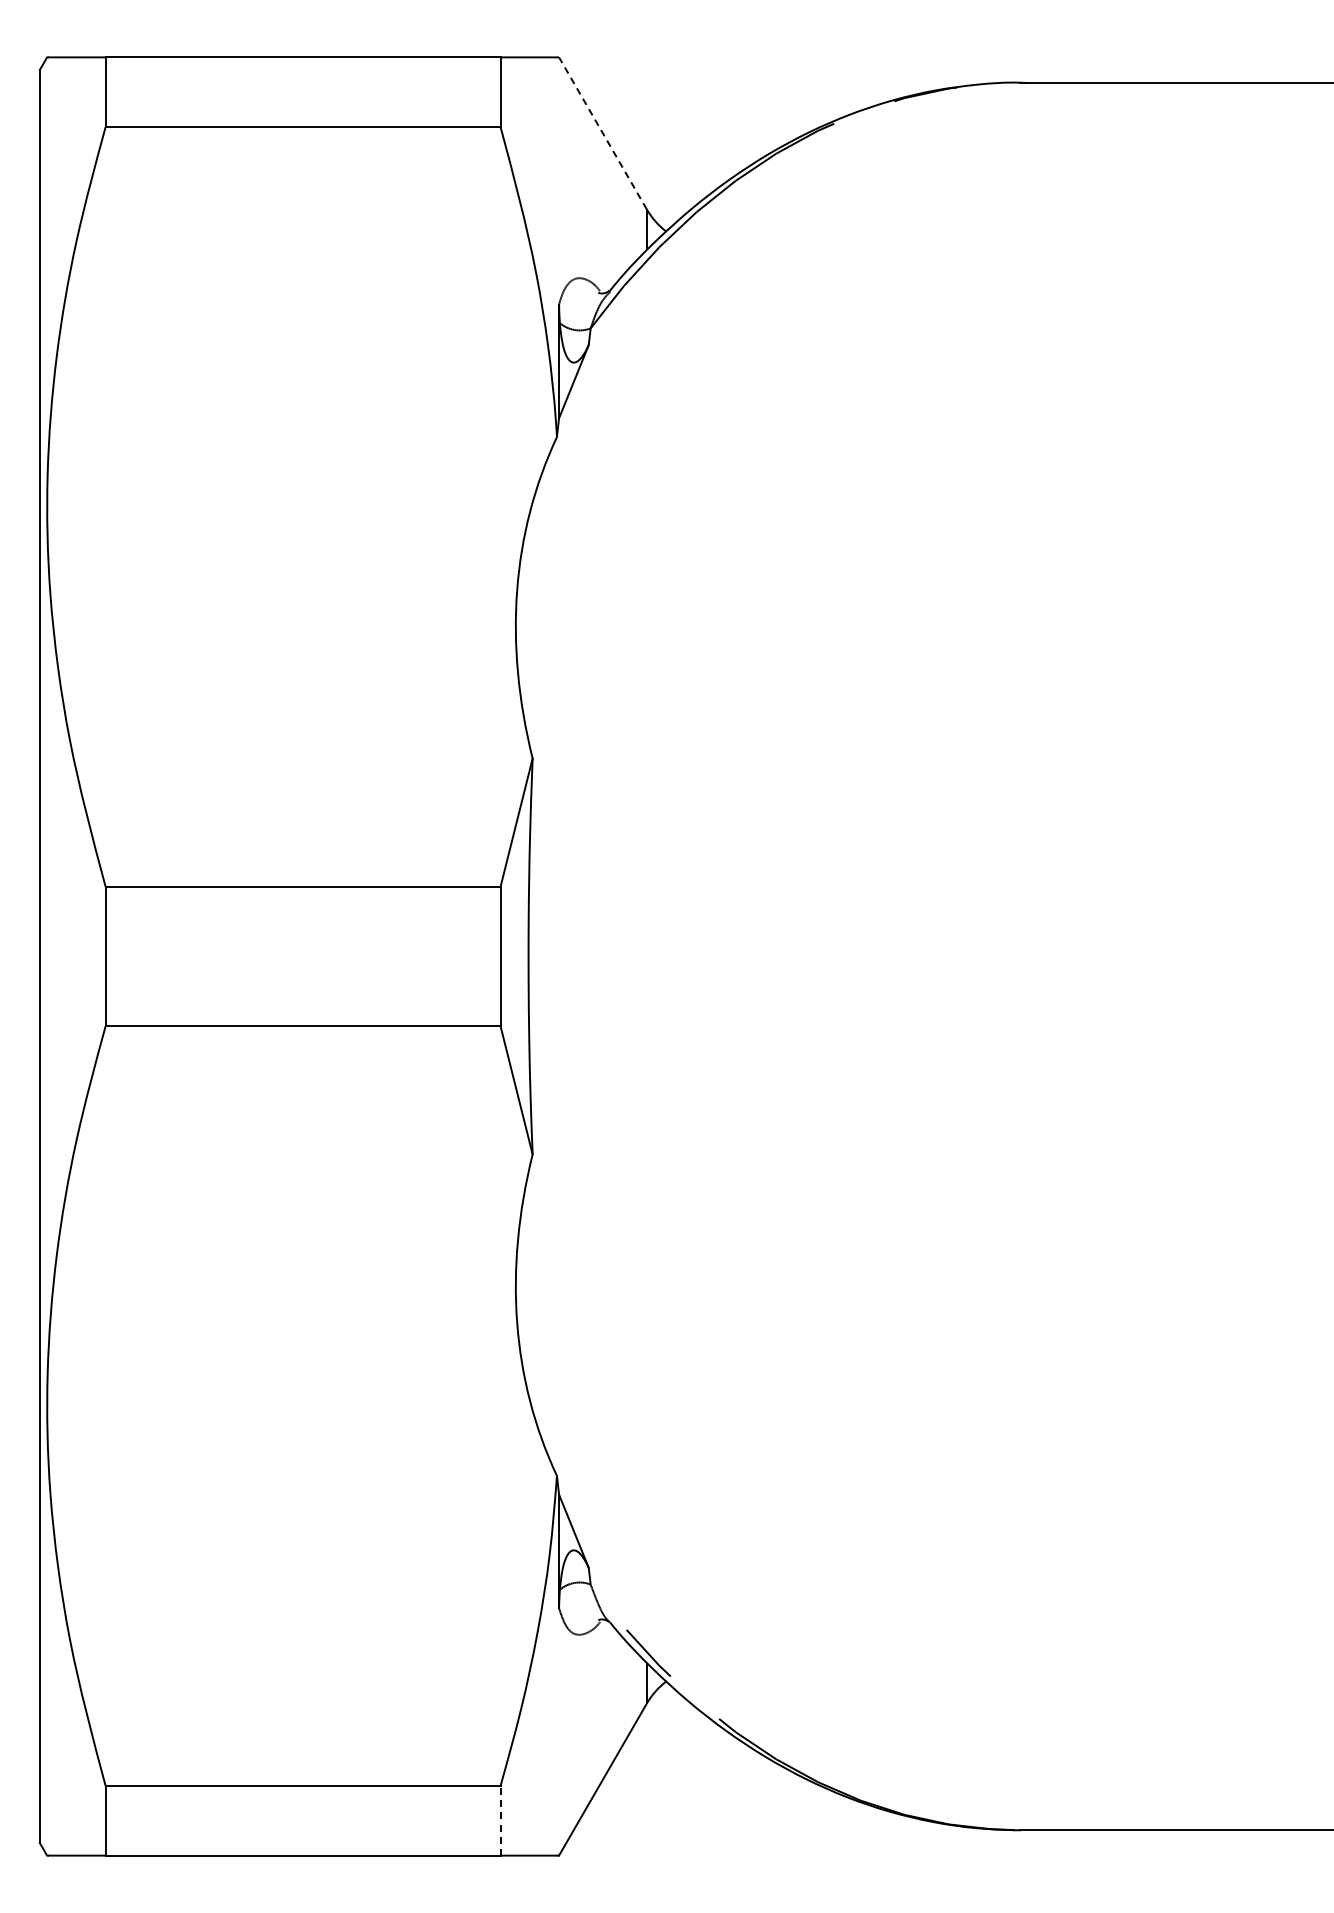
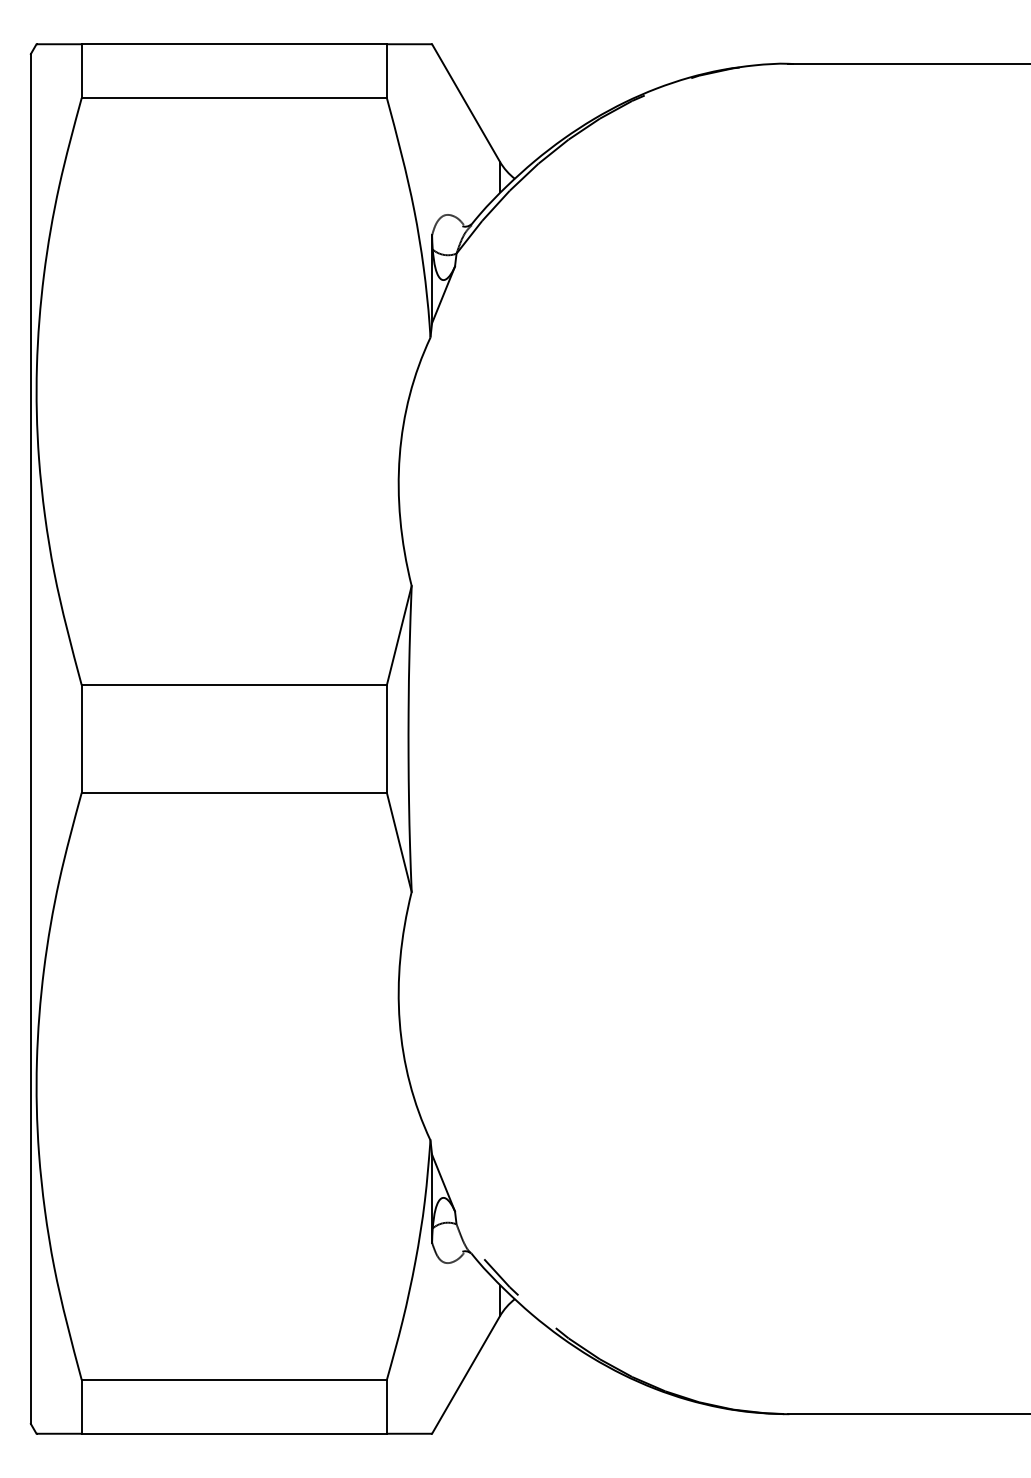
line: (602, 133) -> (465, 103), dashed -> solid
line: (500, 1820) -> (386, 1406), dashed -> solid

